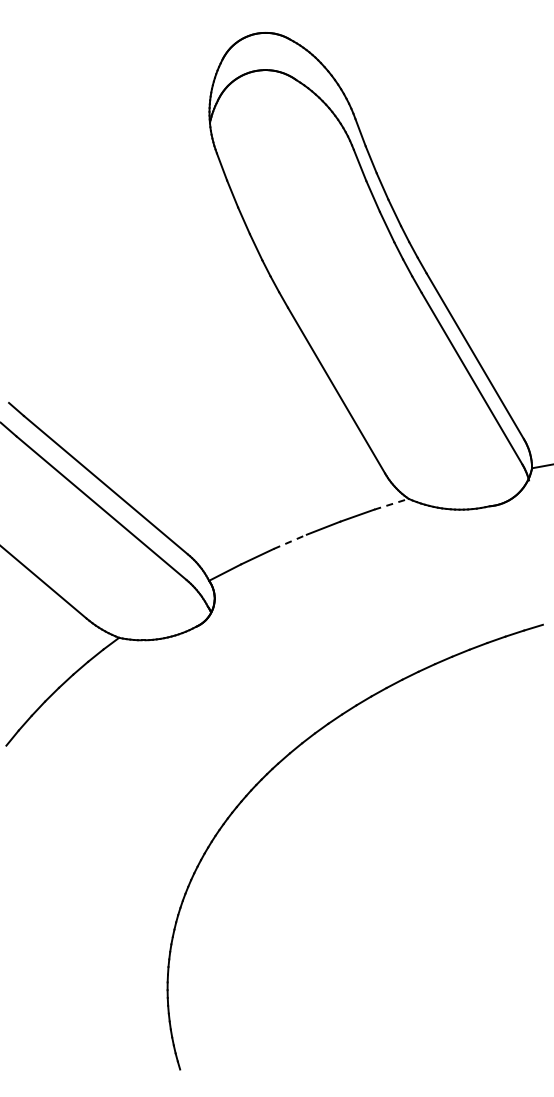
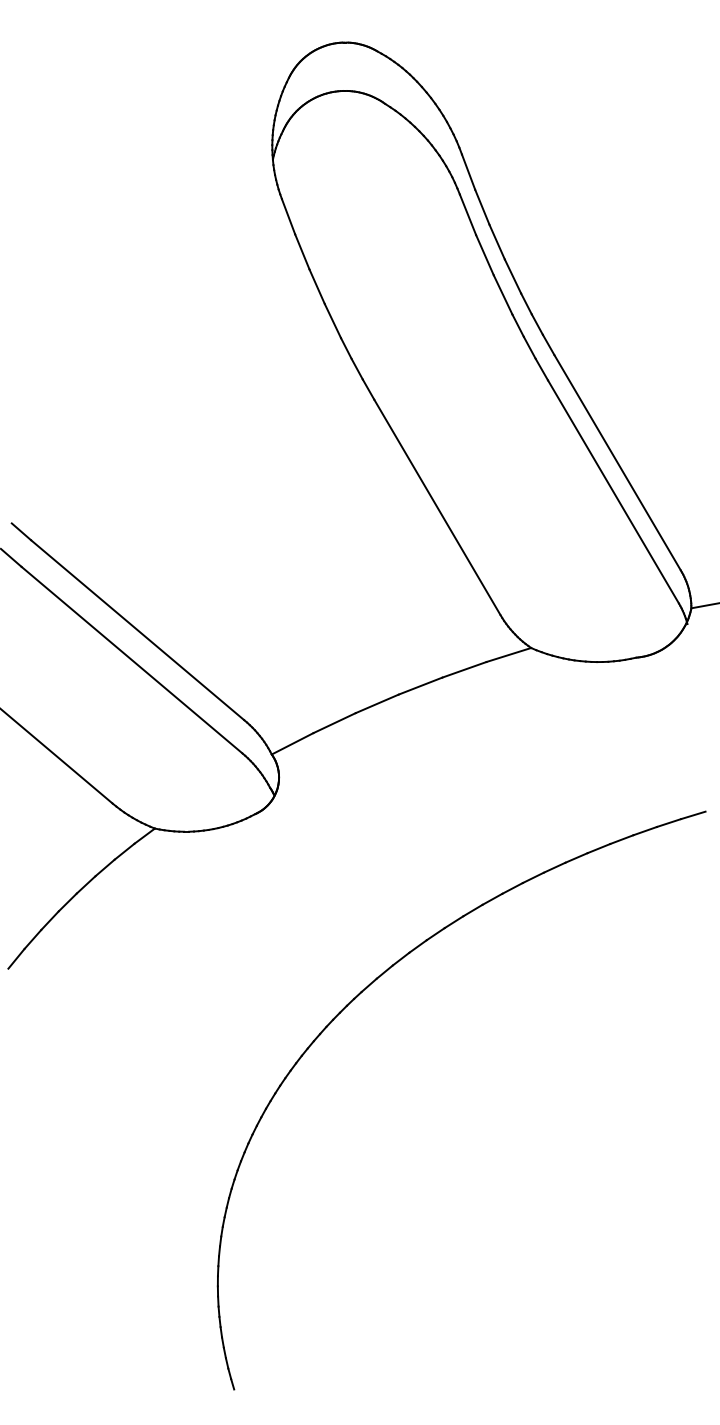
line: (392, 504) -> (510, 655), dashed -> solid
line: (290, 541) -> (377, 703), dashed -> solid

